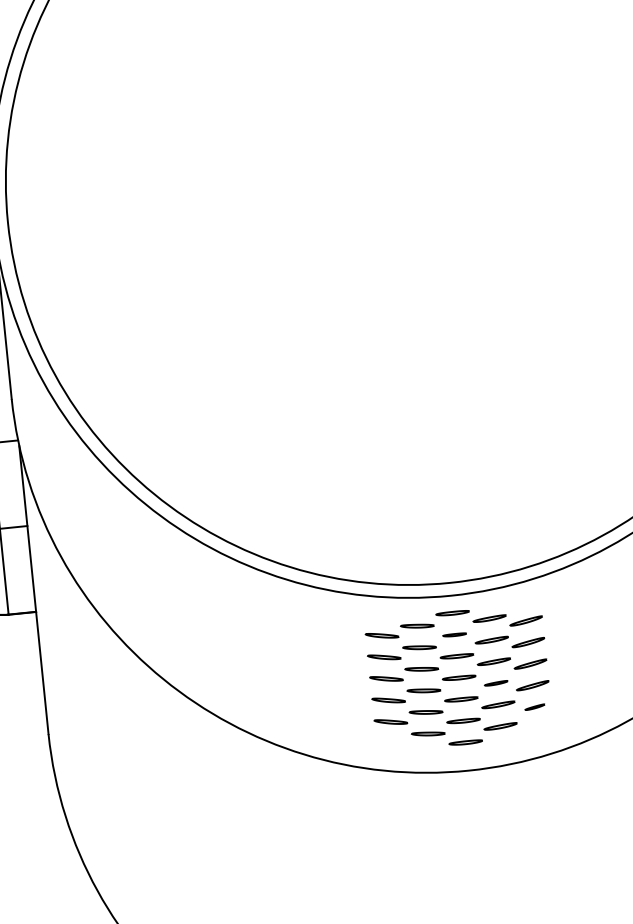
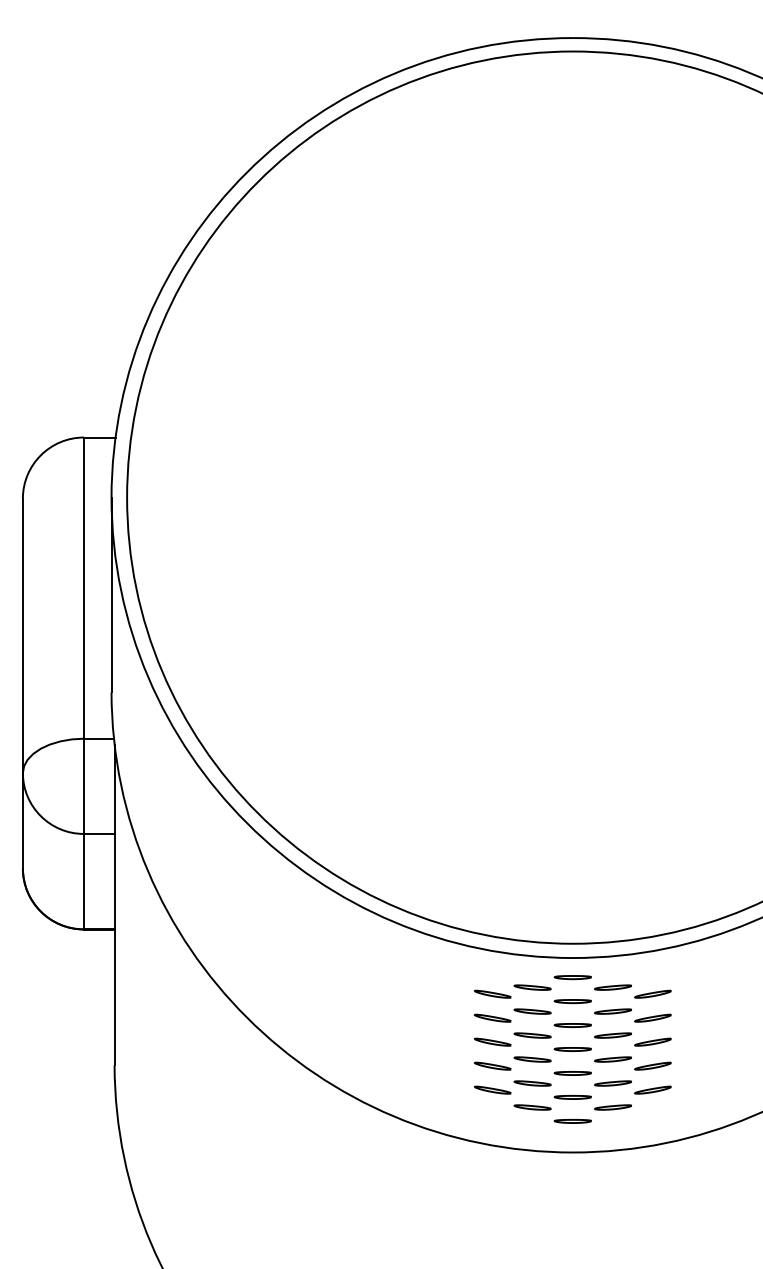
part: (454, 634) -> (572, 1001), size x1.43
part: (495, 683) -> (612, 1059), size x1.43
part: (534, 706) -> (652, 1089), size x1.67

